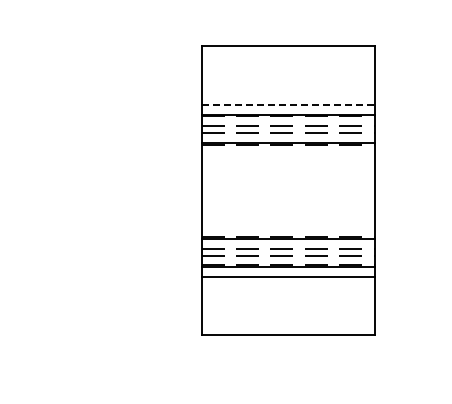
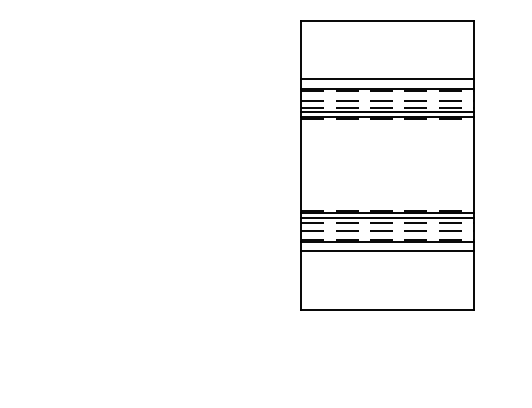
line: (287, 105) -> (387, 79), dashed -> solid
line: (287, 138) -> (387, 112), added
line: (287, 244) -> (387, 218), added

